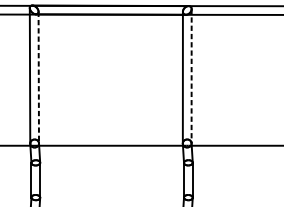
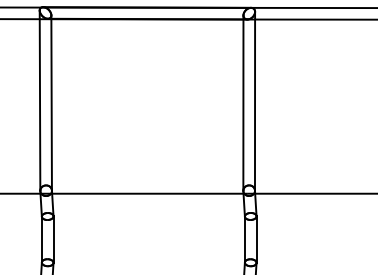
line: (191, 76) -> (255, 101), dashed -> solid
line: (38, 77) -> (51, 103), dashed -> solid

